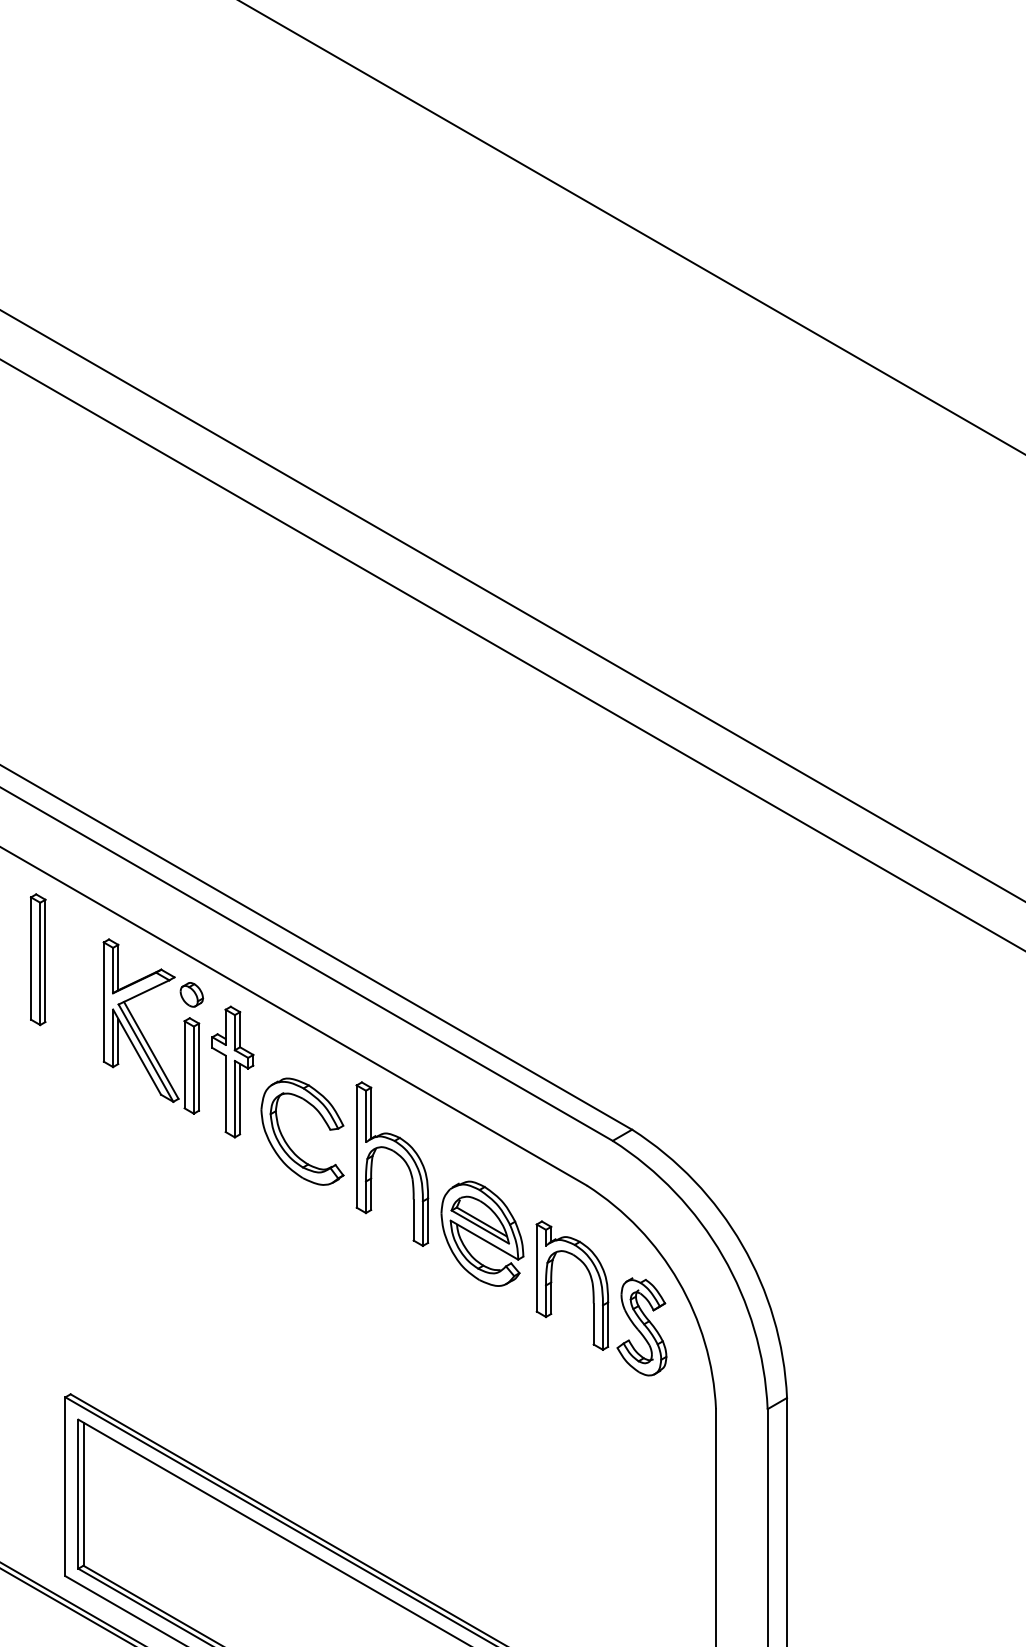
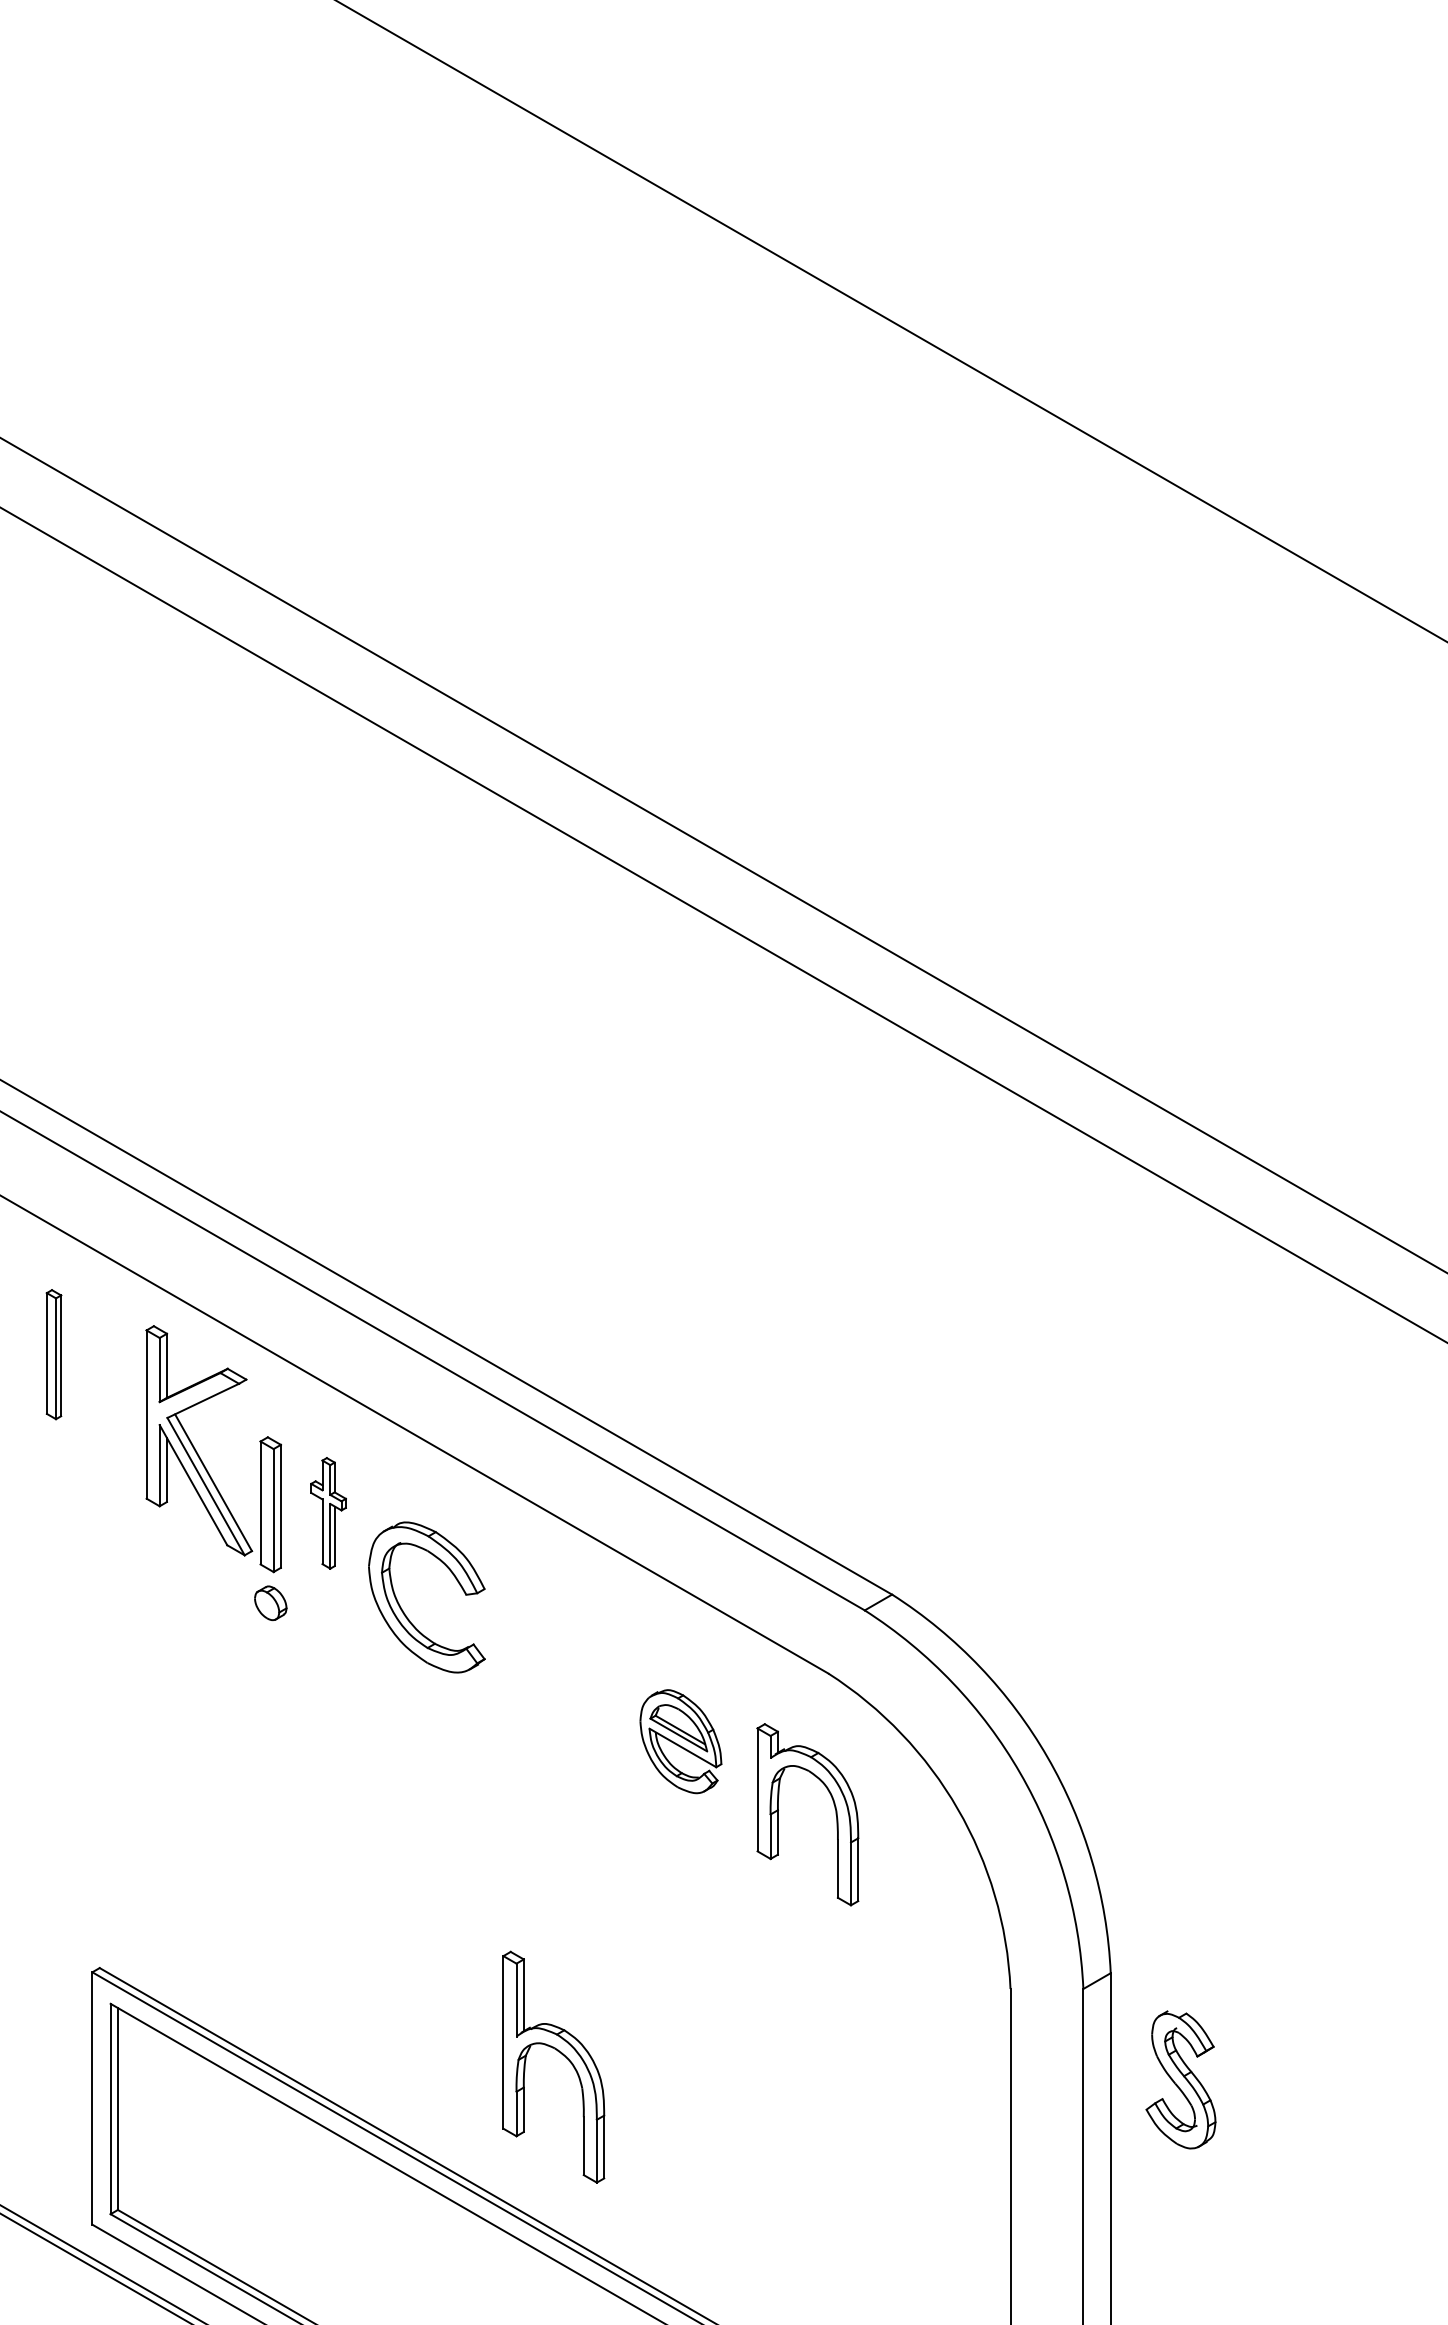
part: (37, 959) -> (53, 1354), size x0.7
part: (191, 994) -> (270, 1603), moved
part: (232, 1072) -> (328, 1513), size x0.6
part: (398, 1155) -> (562, 2055), moved
part: (482, 1233) -> (680, 1741), size x0.7
part: (641, 1326) -> (1180, 2079), moved

